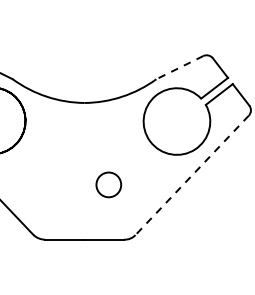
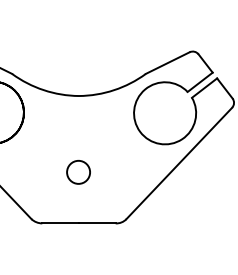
line: (179, 68) -> (167, 63), dashed -> solid
line: (192, 175) -> (179, 163), dashed -> solid
circle: (108, 185) -> (78, 172), moved

